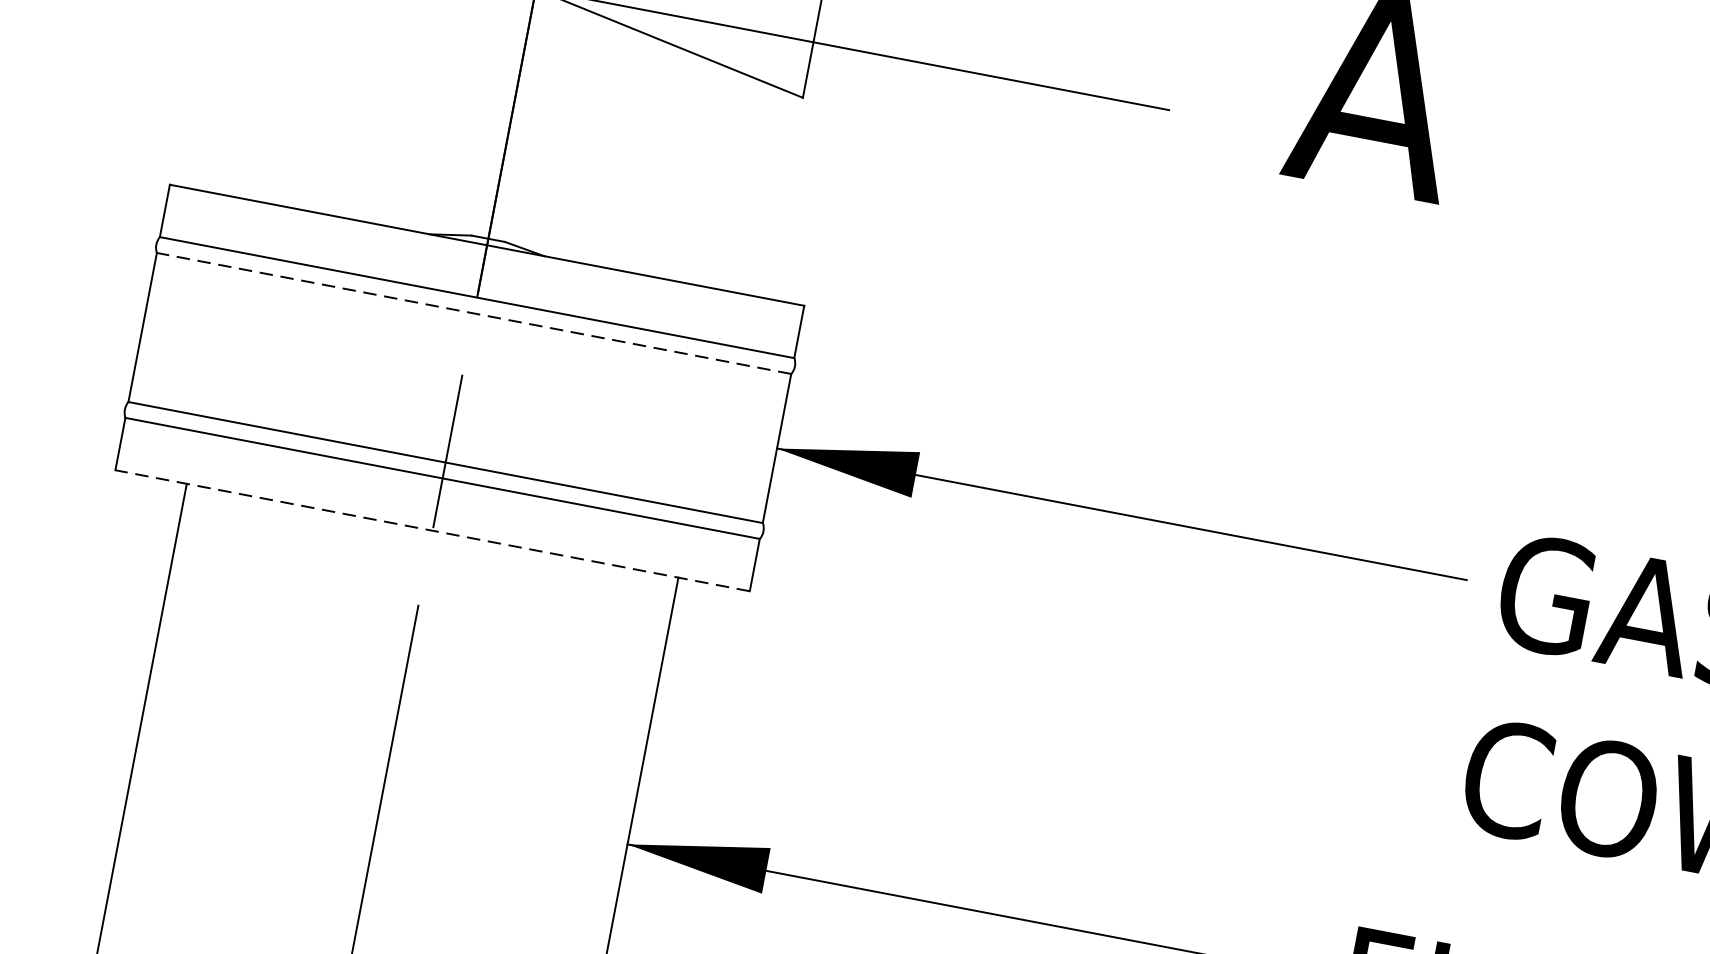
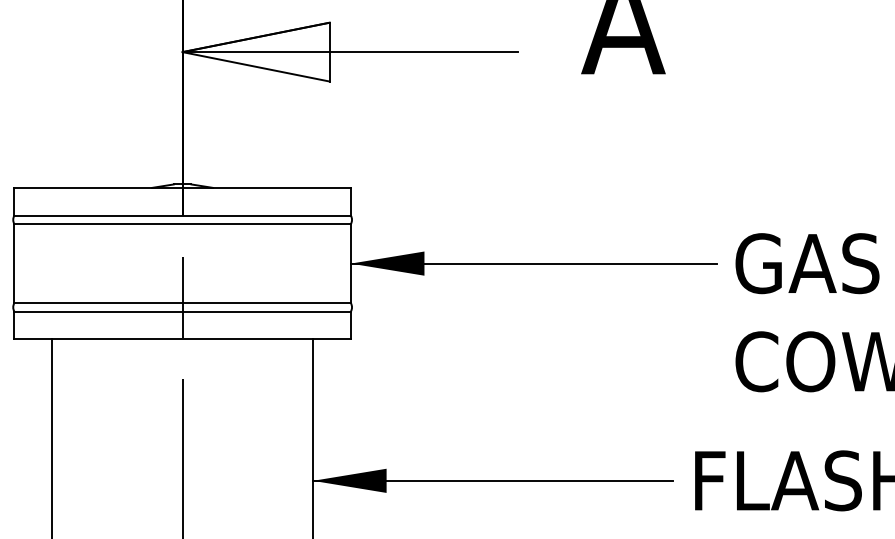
line: (473, 314) -> (182, 224), dashed -> solid
line: (432, 531) -> (182, 339), dashed -> solid

